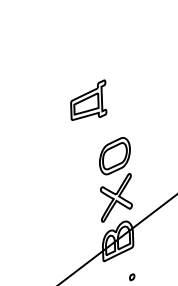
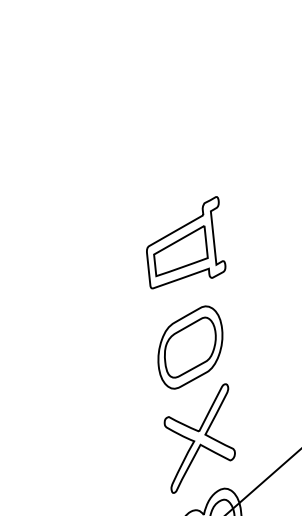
part: (88, 99) -> (184, 241), moved

